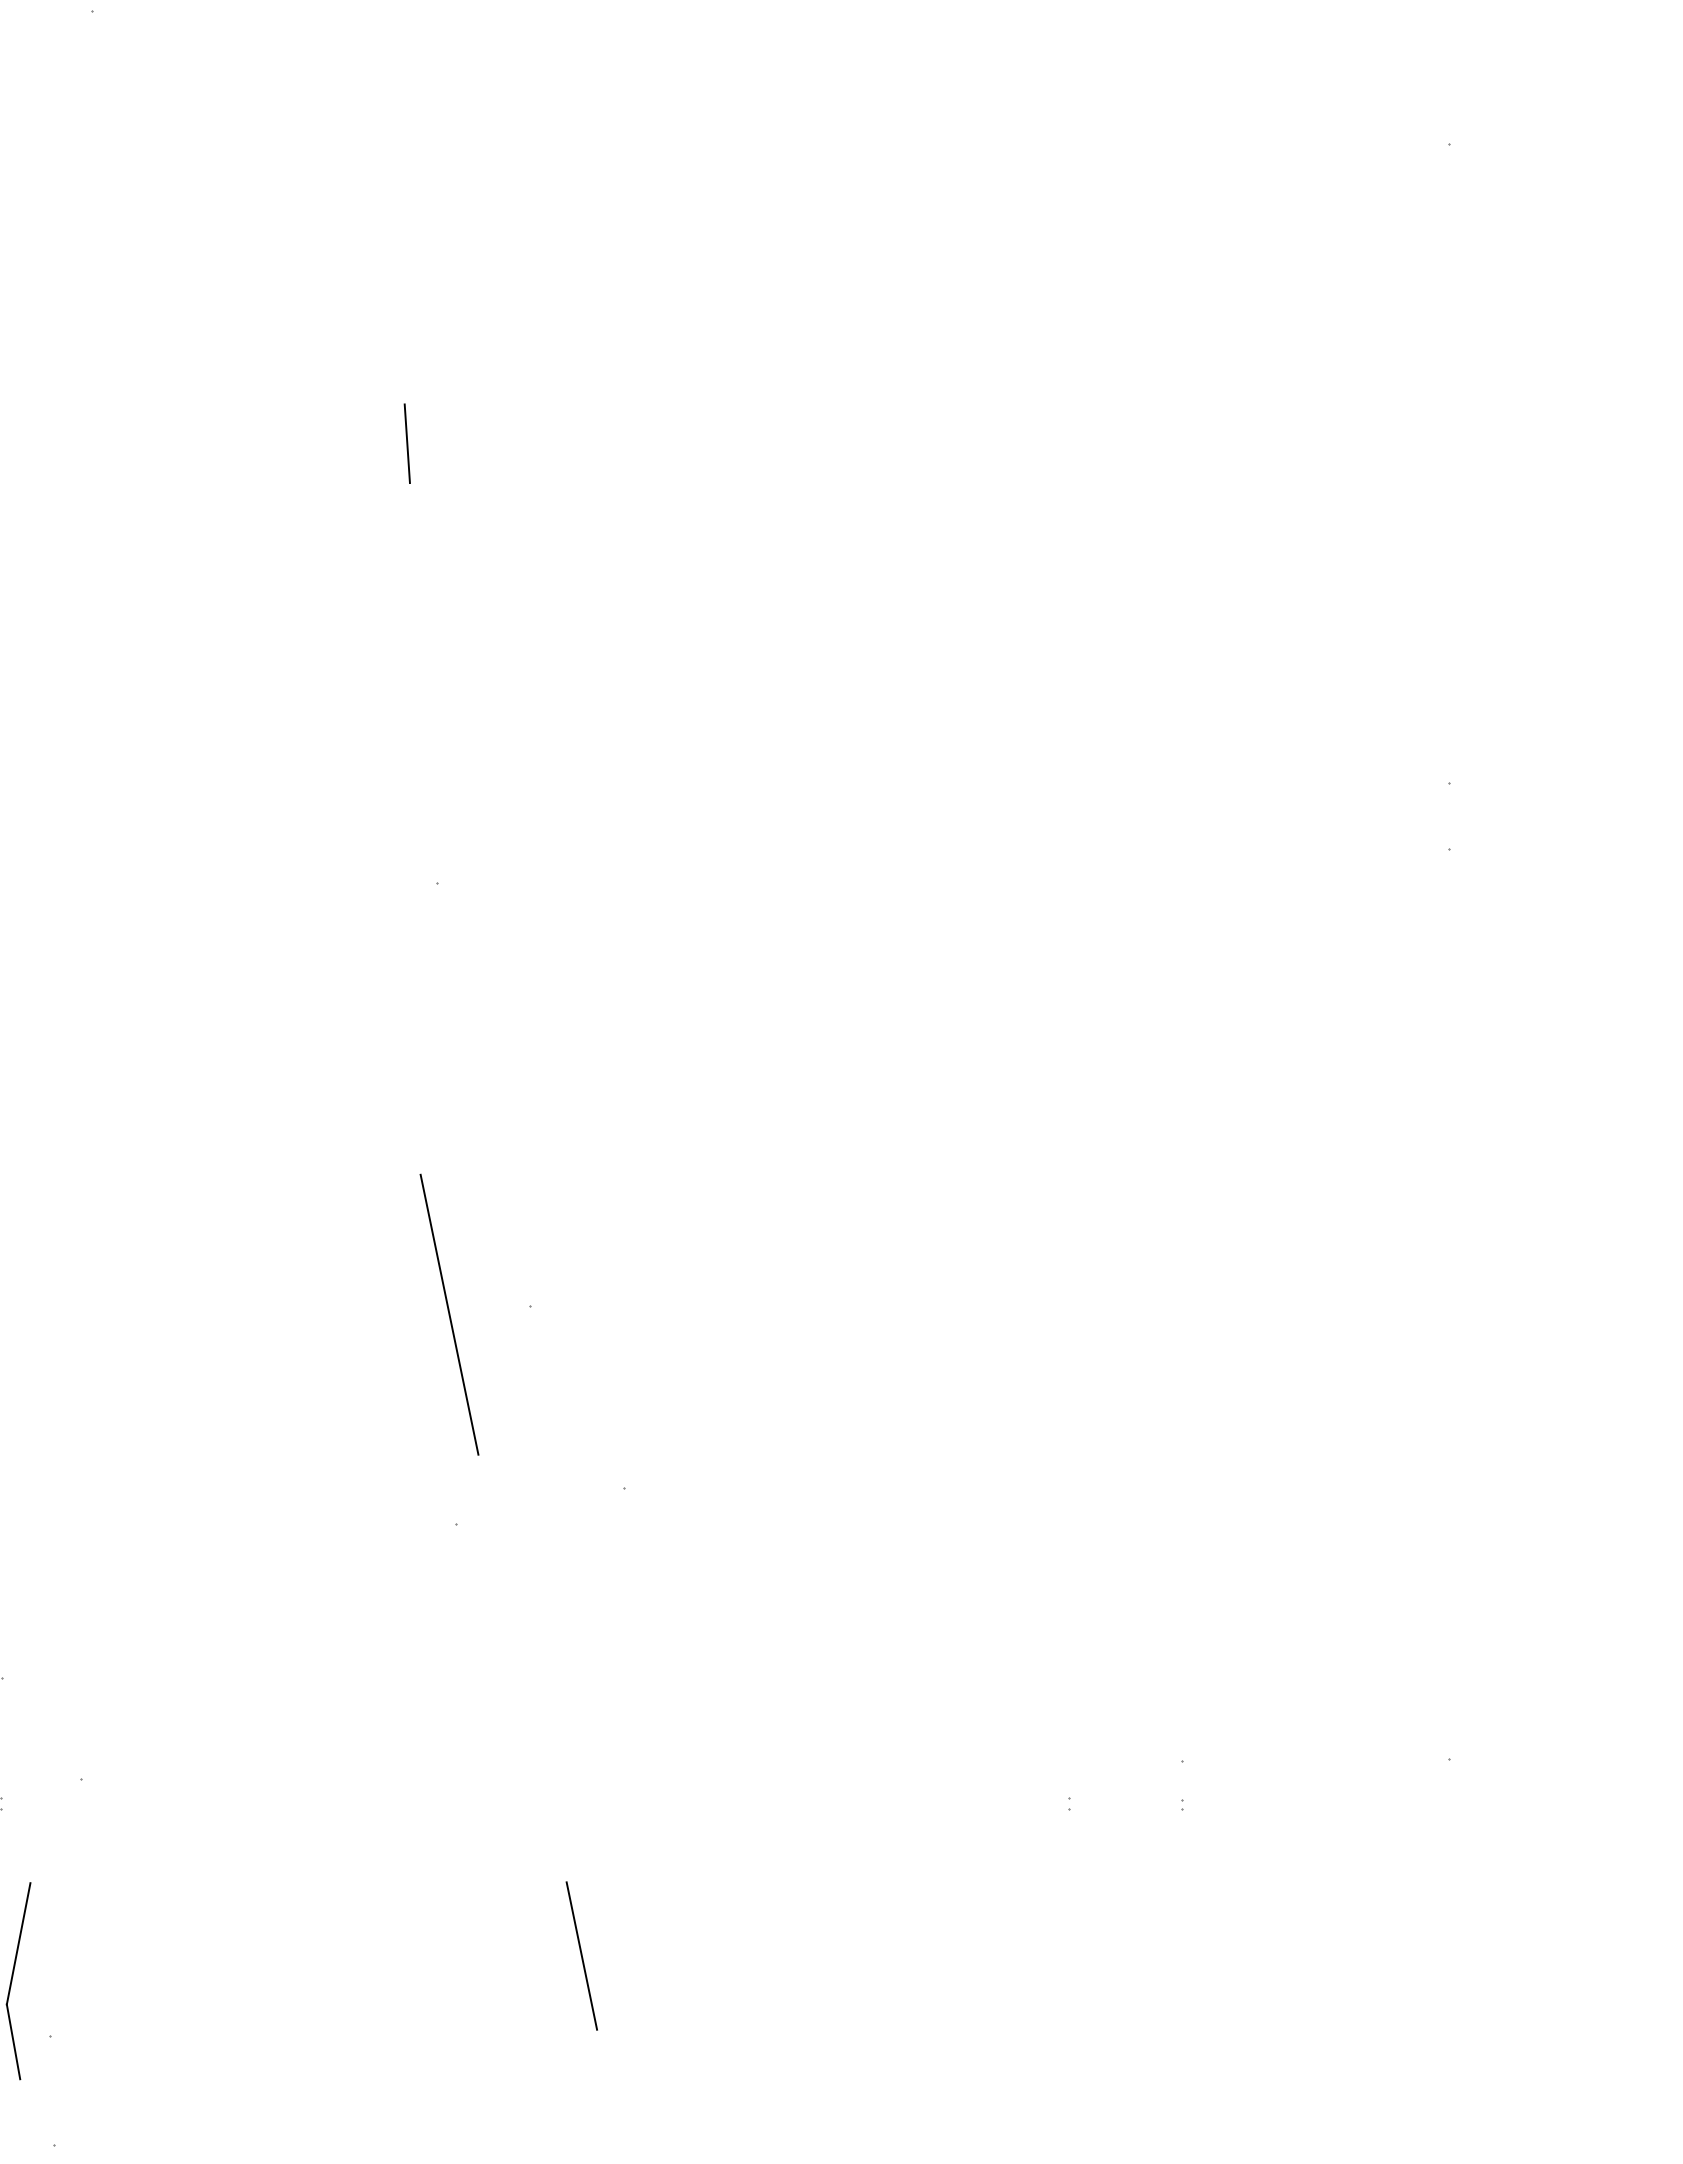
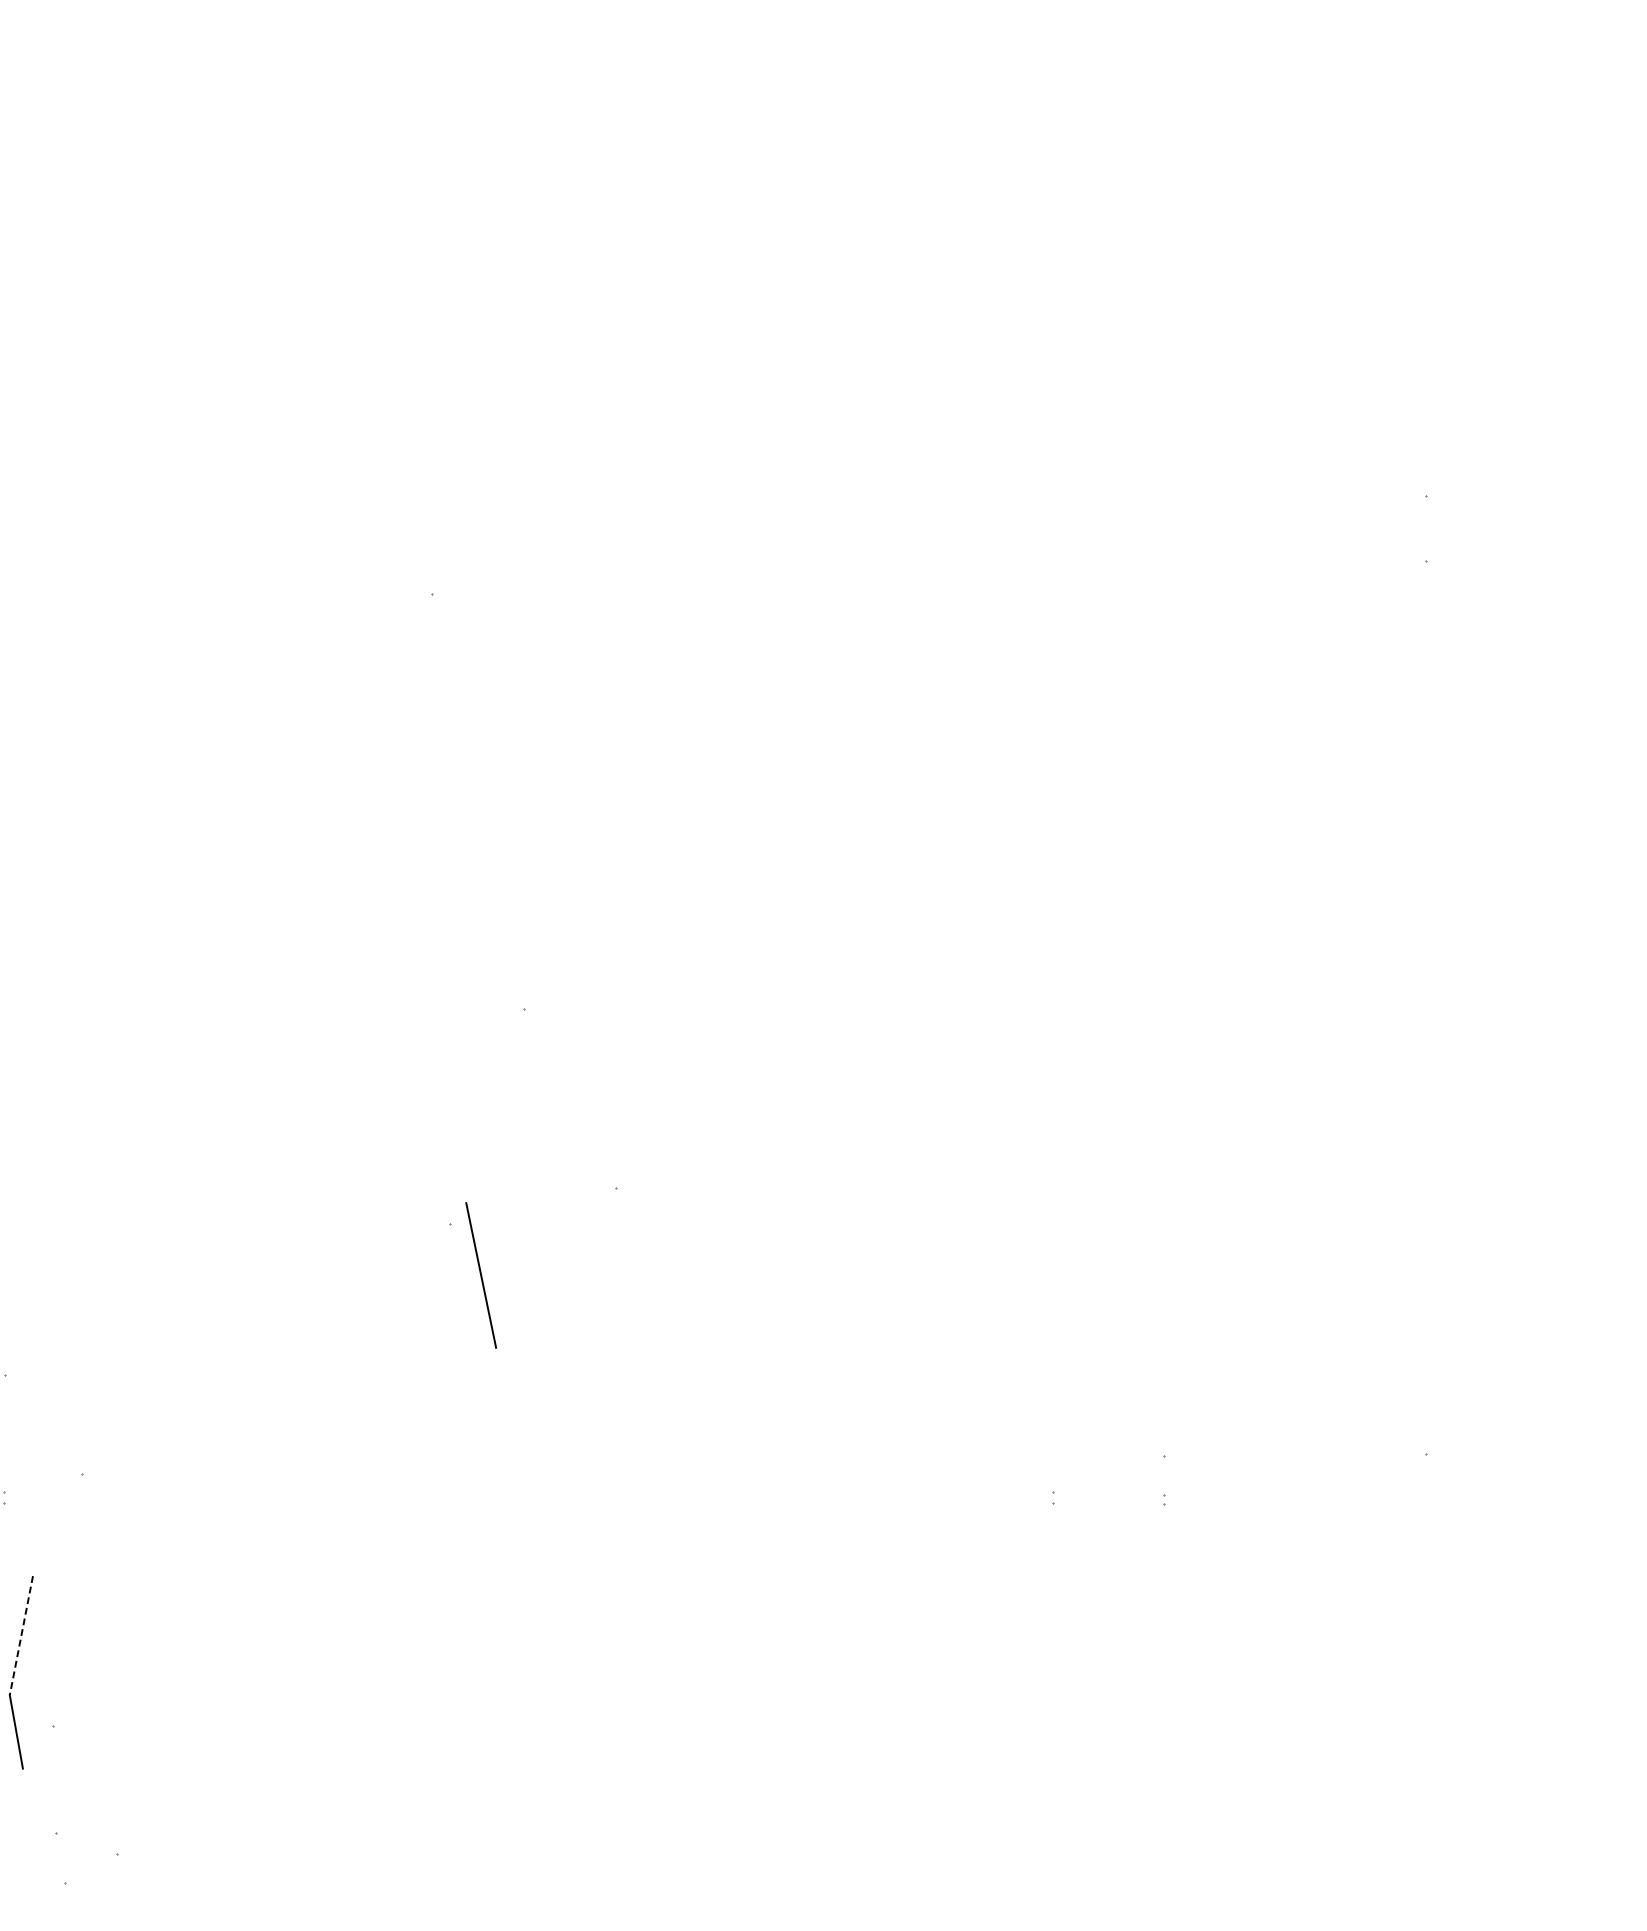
line: (406, 443) -> (402, 162), removed
line: (449, 1314) -> (444, 1017), removed
line: (18, 1943) -> (21, 1635), solid -> dashed
line: (581, 1955) -> (480, 1274), moved

